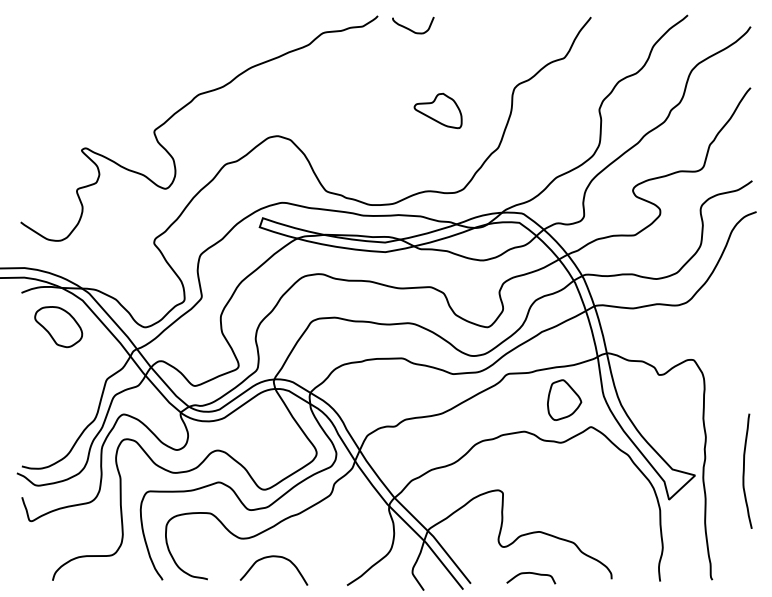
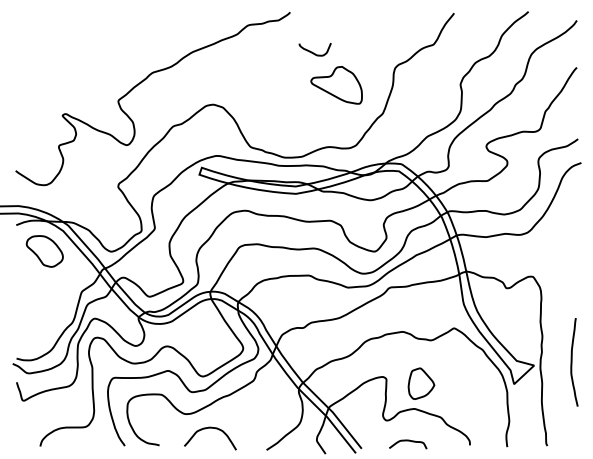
curve: (411, 29) -> (313, 52), moved
part: (437, 110) -> (336, 84), size x1.4
part: (564, 399) -> (421, 383), moved

